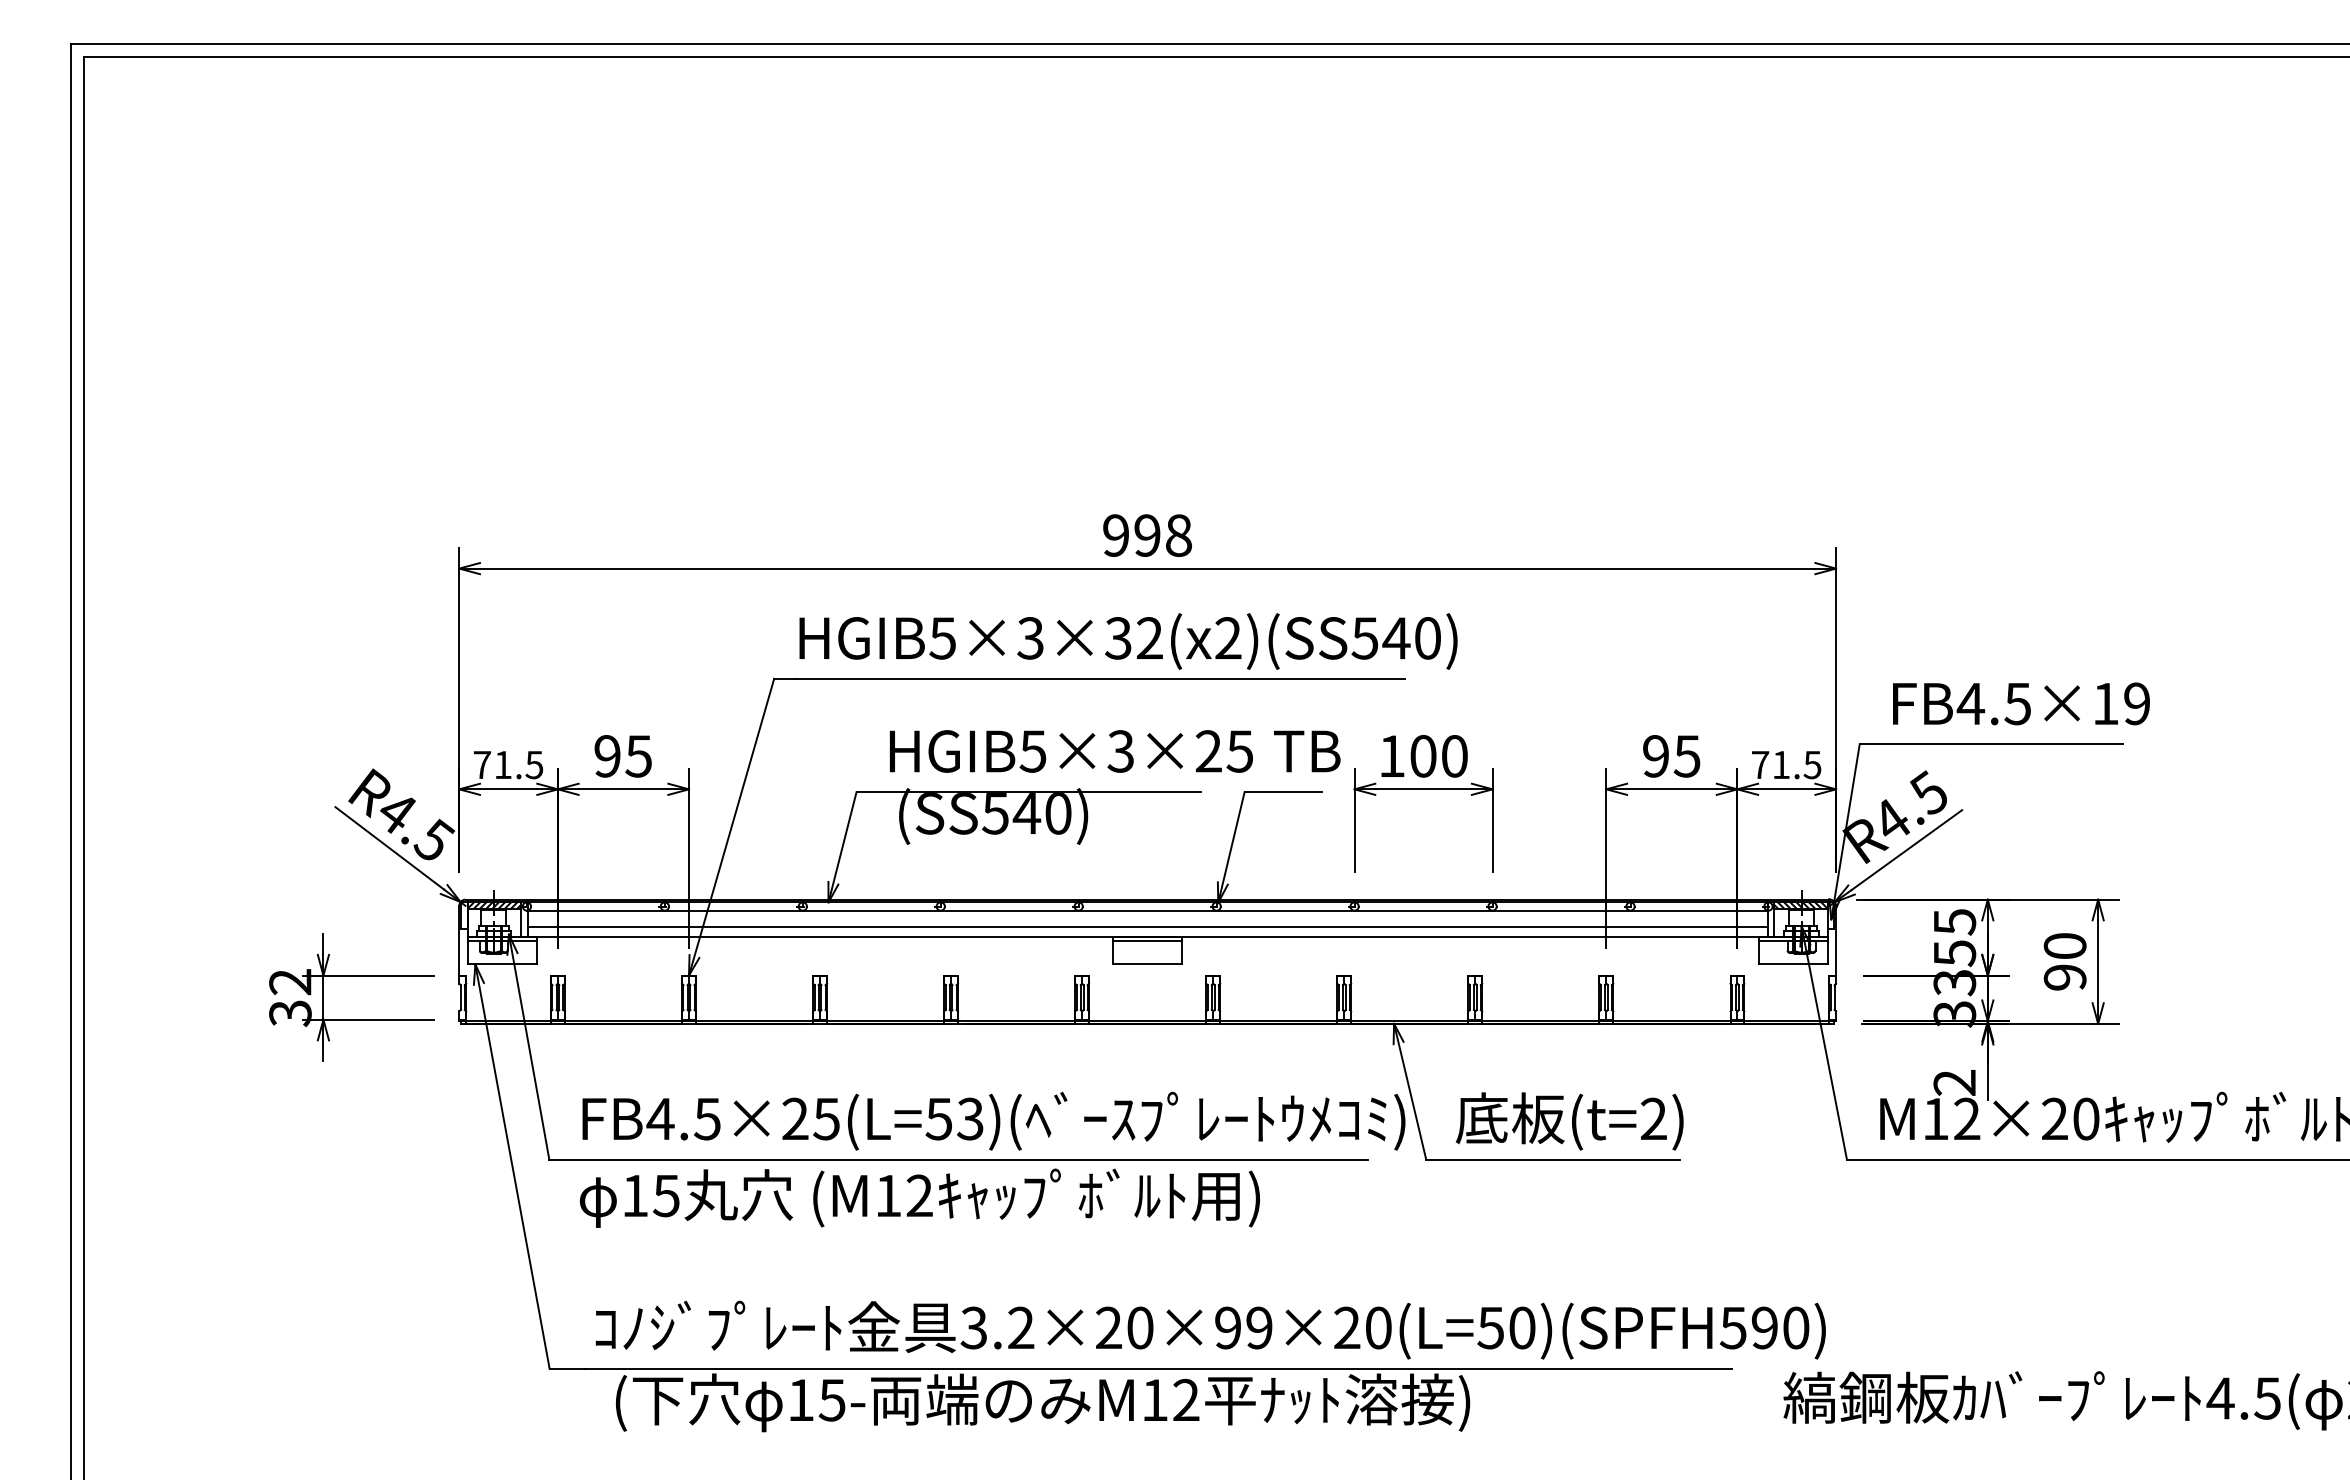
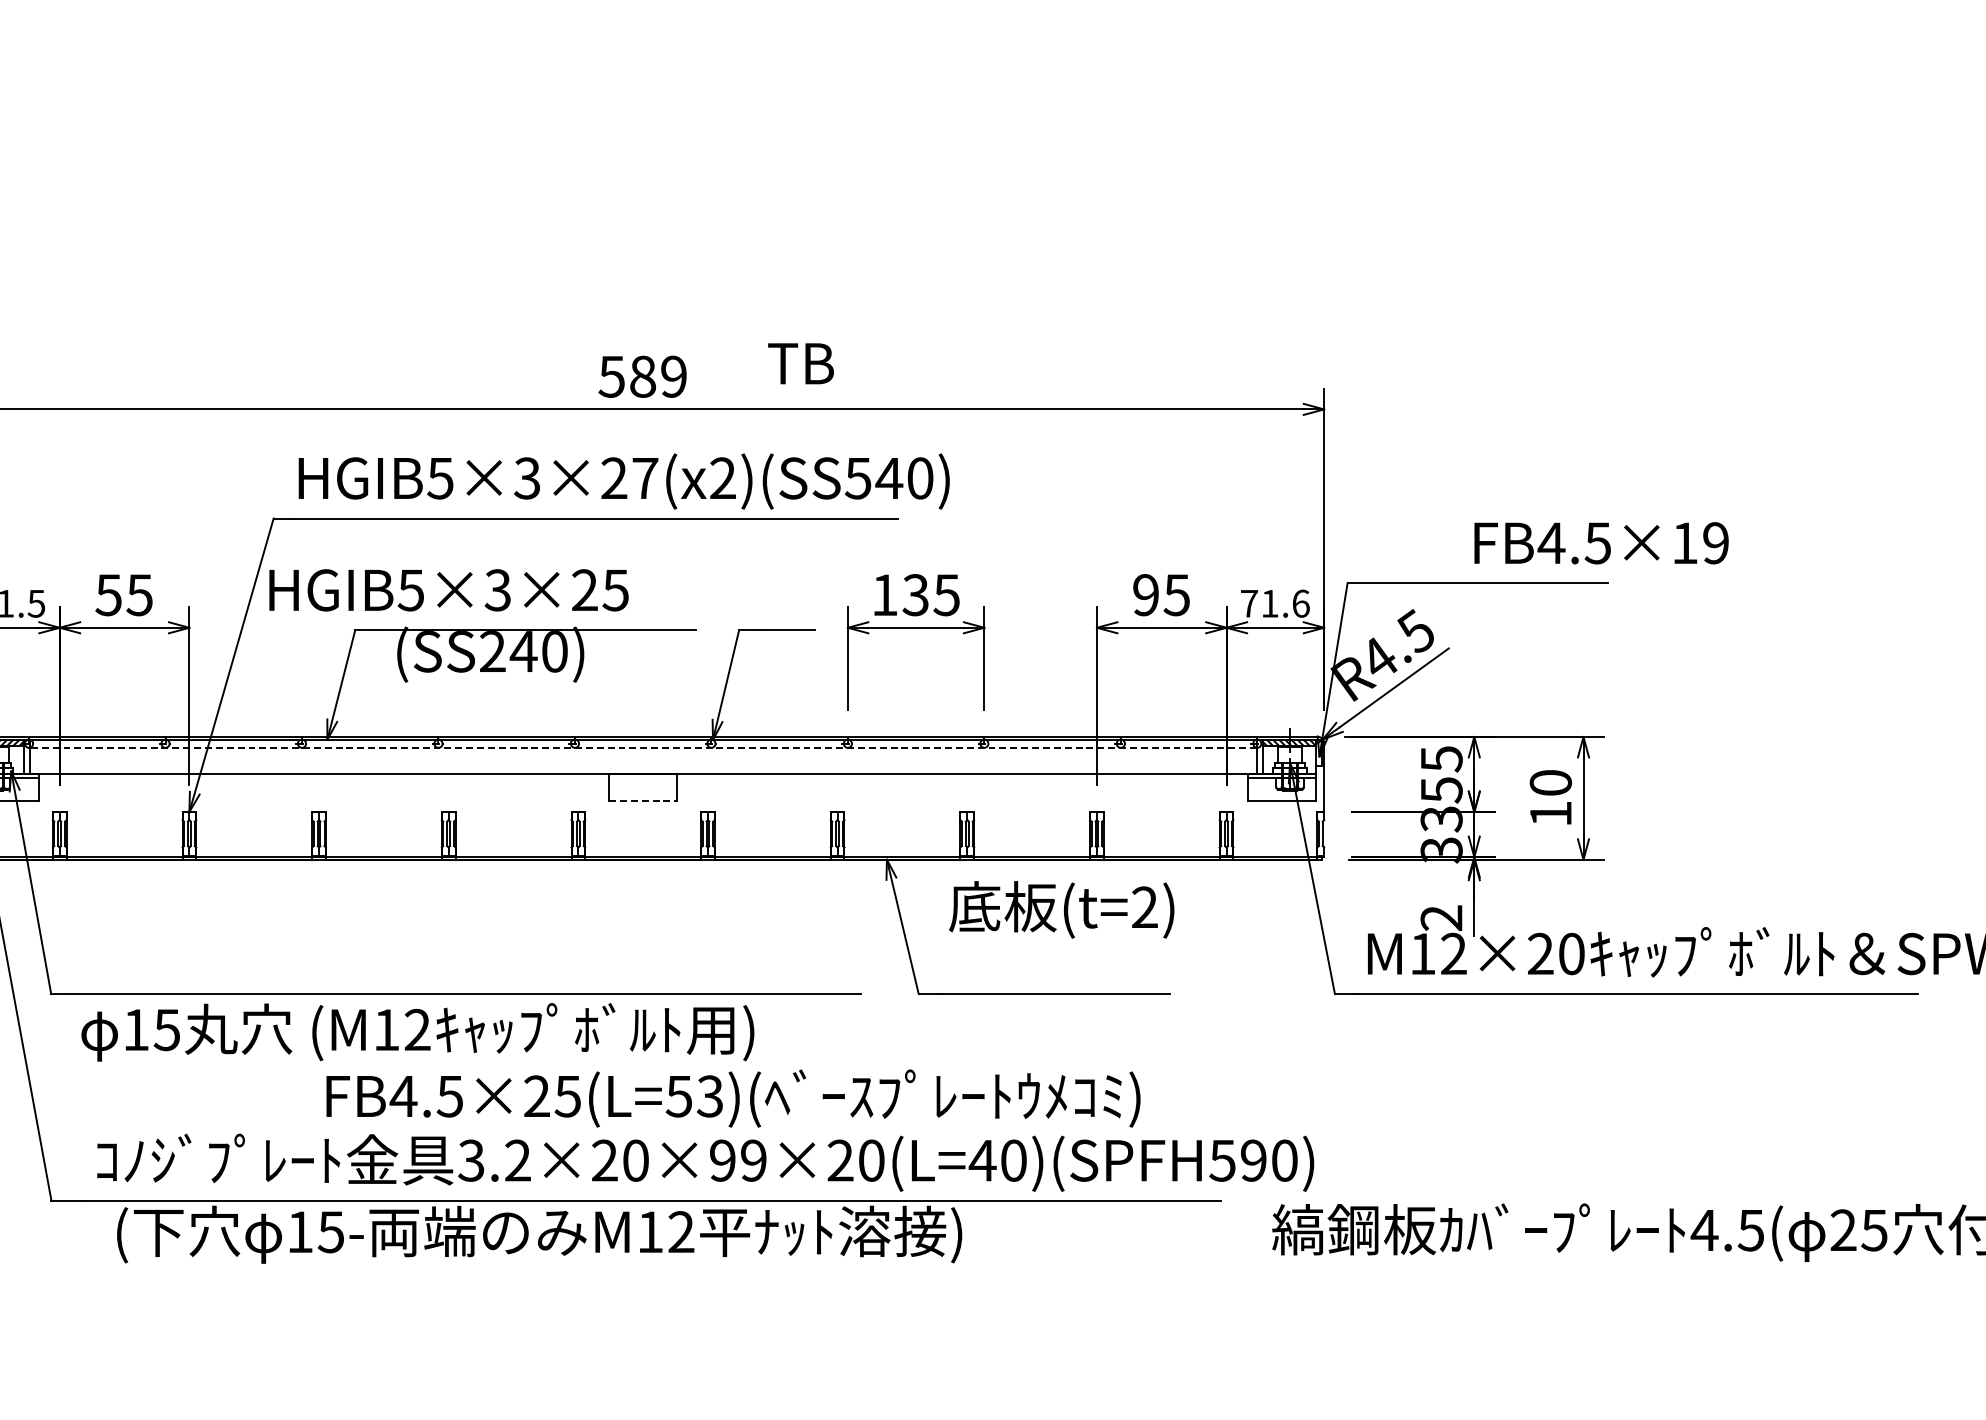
text: (1147, 535) -> (642, 376), 998 -> 589
text: (1134, 638) -> (630, 478), HGIB5×3×32(x2)(SS540) -> HGIB5×3×27(x2)(SS540)
text: (2021, 703) -> (1601, 542), moved
text: (1070, 751) -> (448, 590), moved
text: (1307, 751) -> (801, 363), moved
text: (606, 756) -> (107, 595), 95 -> 55
text: (1438, 756) -> (930, 595), 100 -> 135
text: (1812, 764) -> (1300, 603), 71.5 -> 71.6
text: (995, 813) -> (492, 651), (SS540) -> (SS240)
line: (1147, 910) -> (642, 747), solid -> dashed
line: (1147, 927) -> (642, 764), removed
line: (1147, 941) -> (642, 778), removed
line: (1148, 964) -> (643, 801), solid -> dashed
text: (2064, 977) -> (1550, 813), 90 -> 10
text: (993, 1120) -> (733, 1097), moved
text: (1569, 1121) -> (1061, 909), moved
text: (1490, 1328) -> (982, 1161), 3.2×20×99×20(L=50)(SPFH590) -> 3.2×20×99×20(L=40)(SPFH590)

